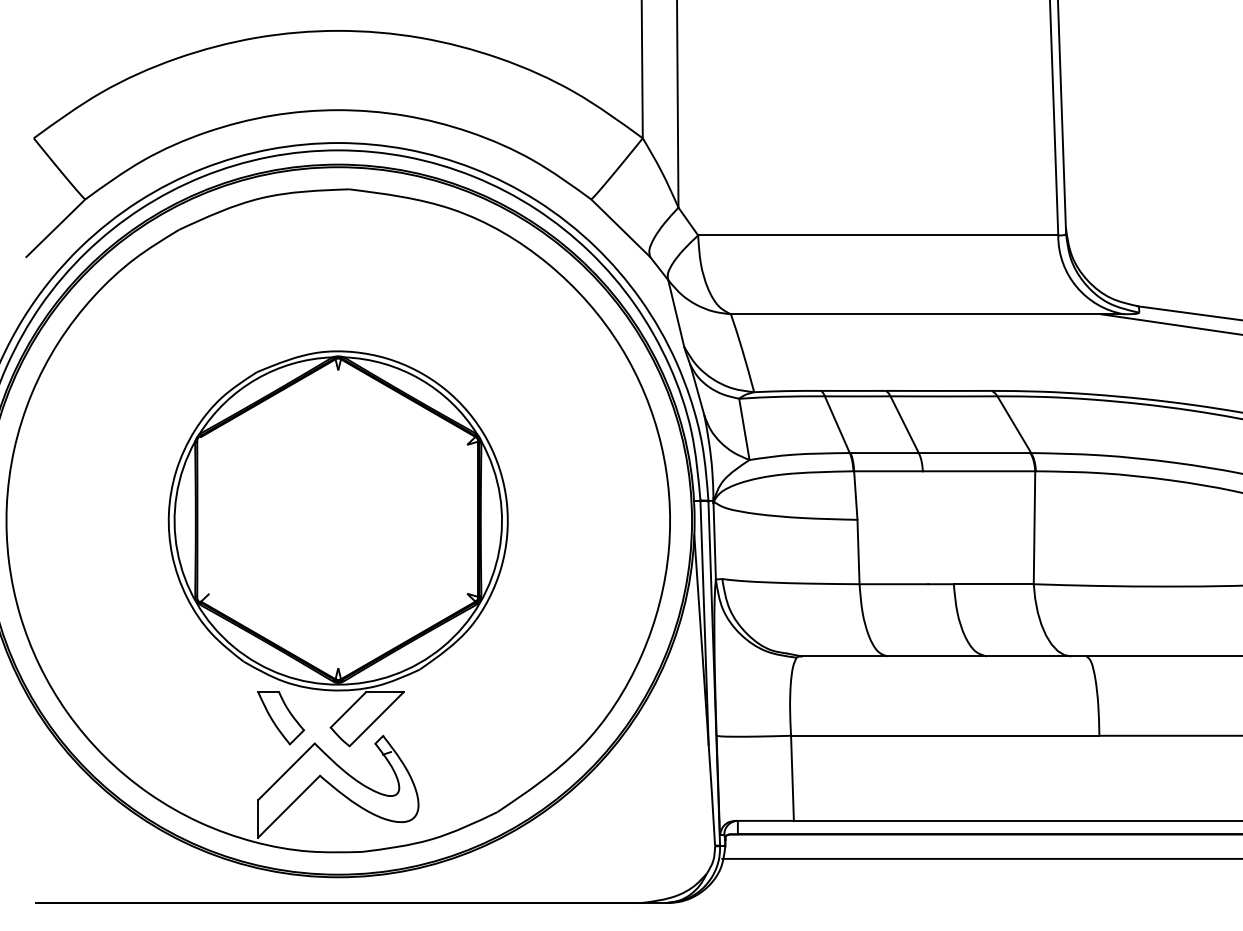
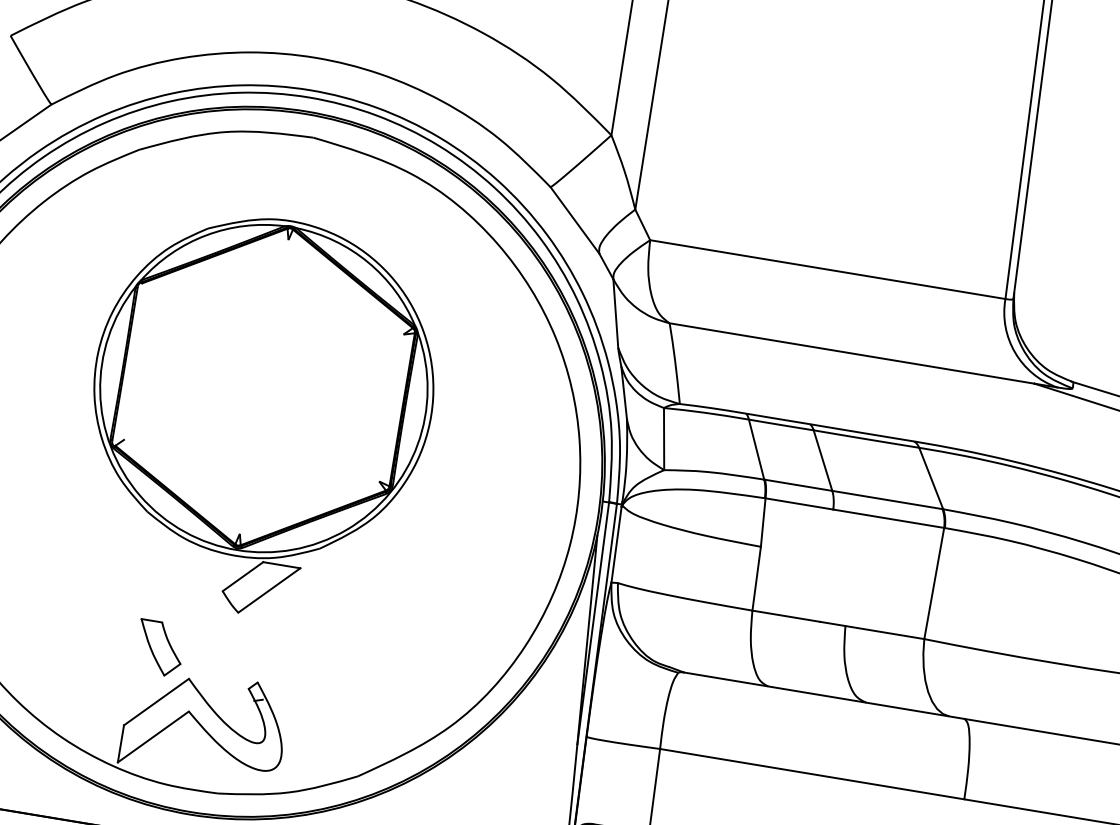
part: (337, 548) -> (258, 415), moved

